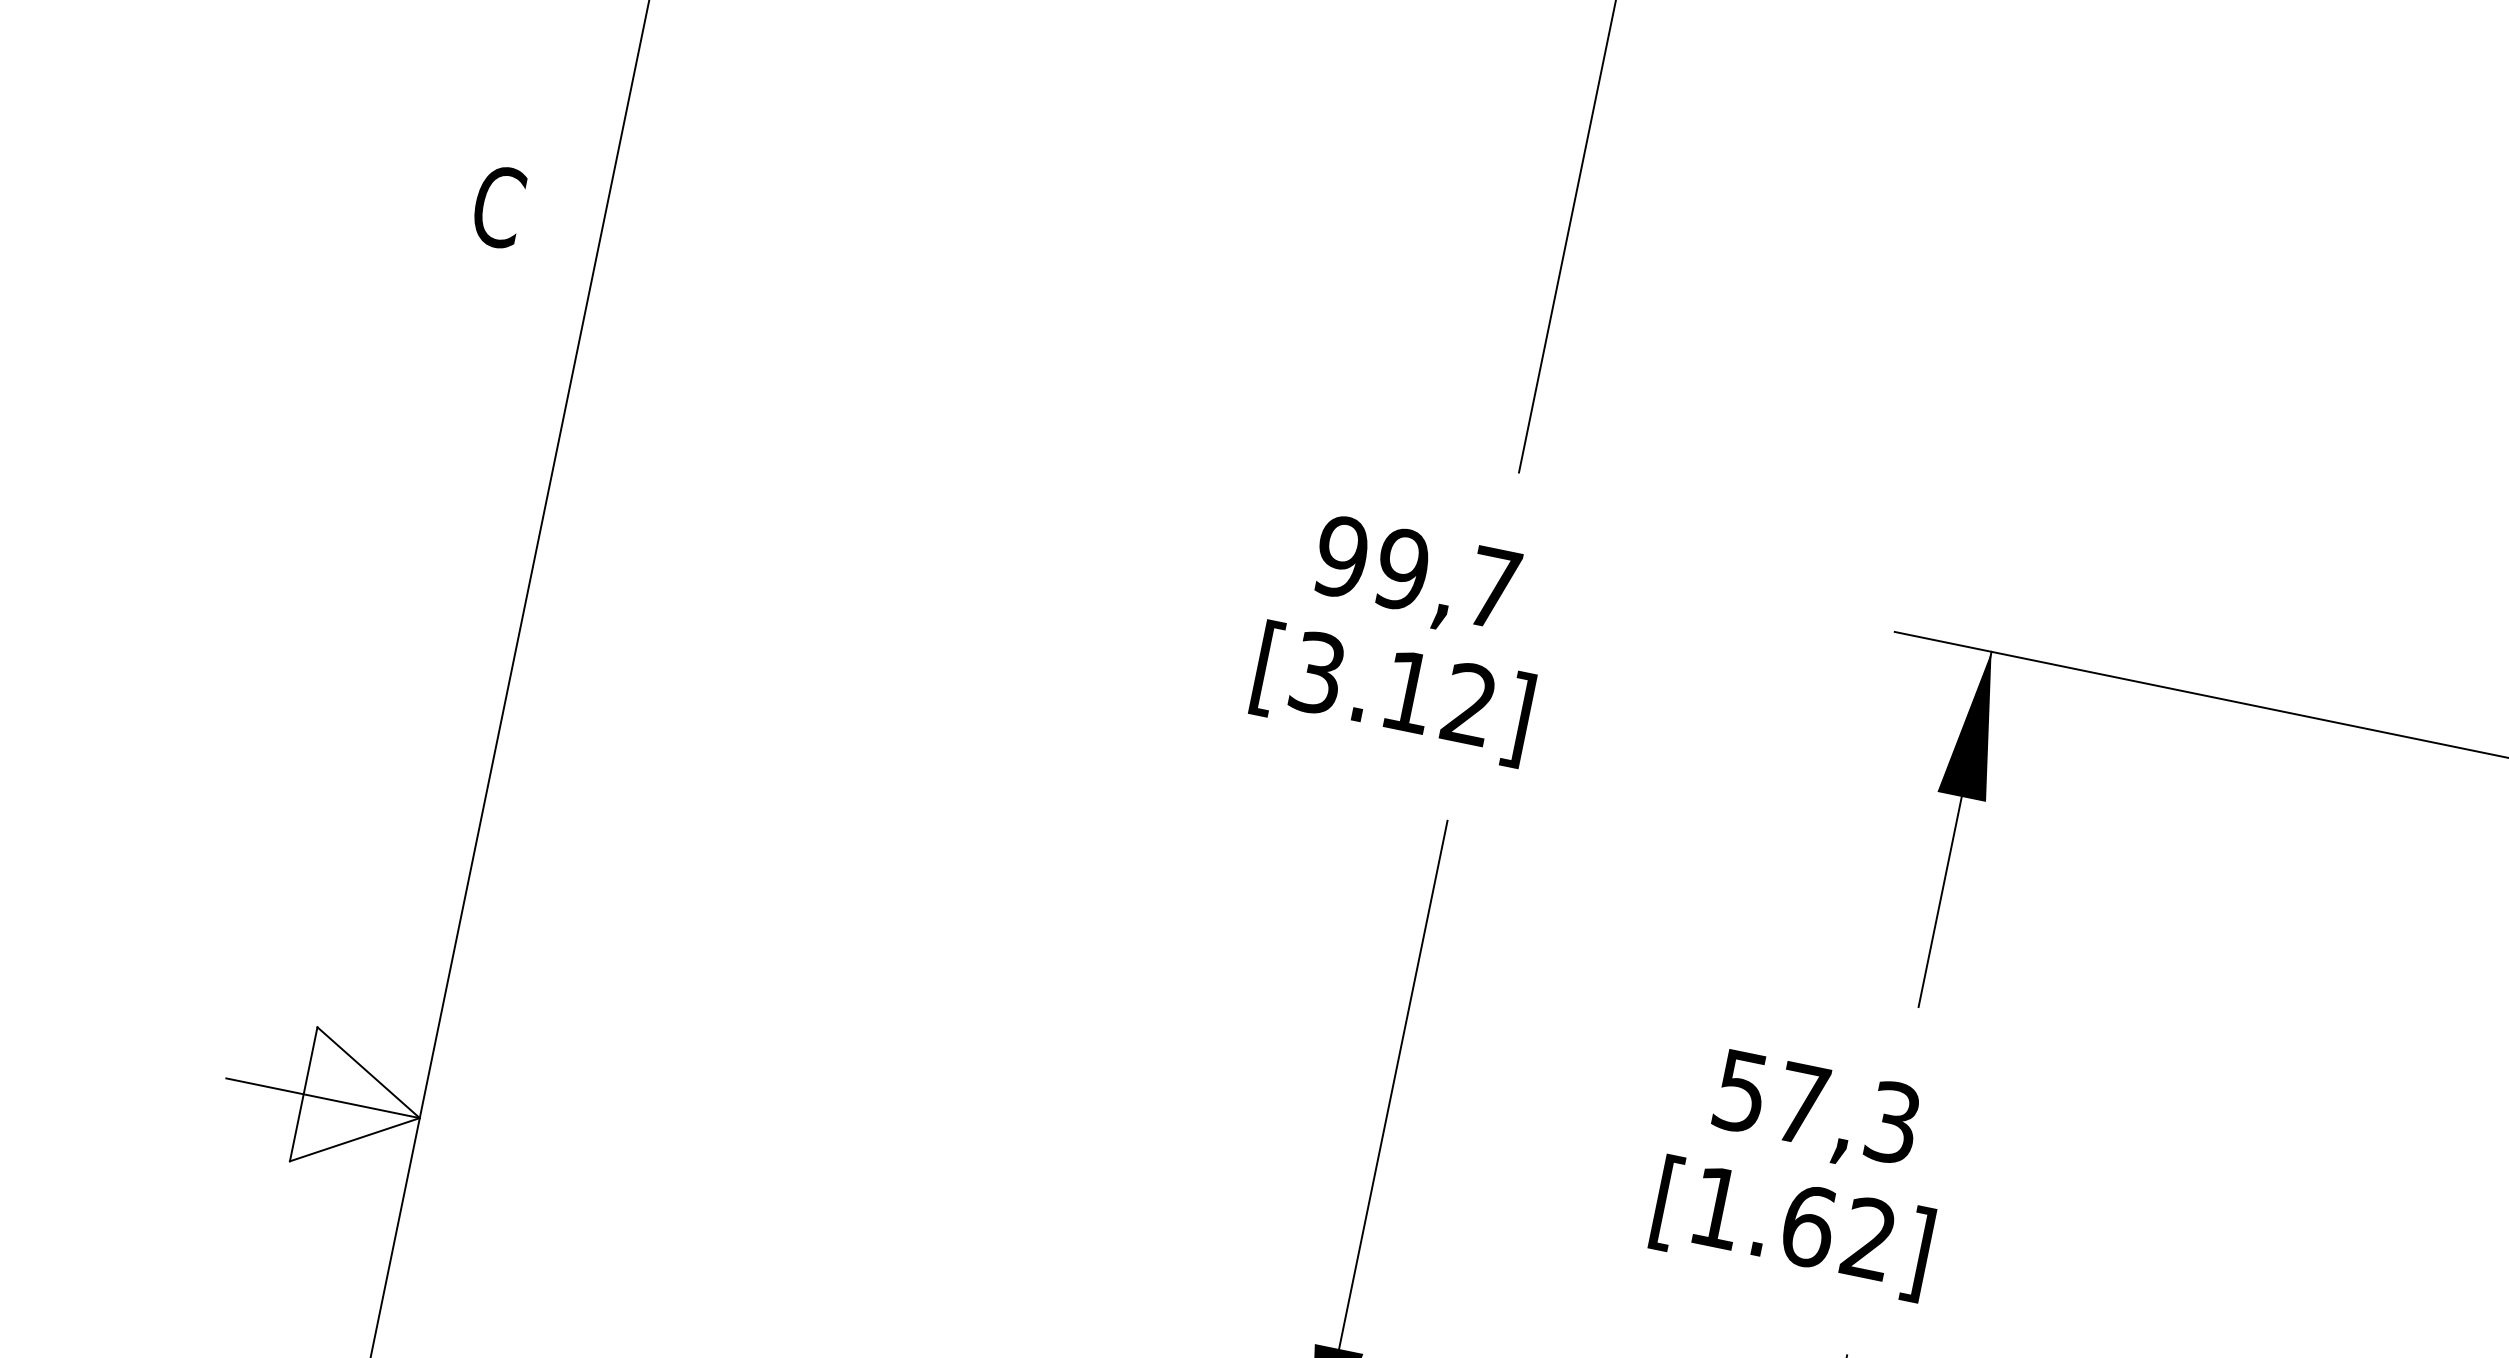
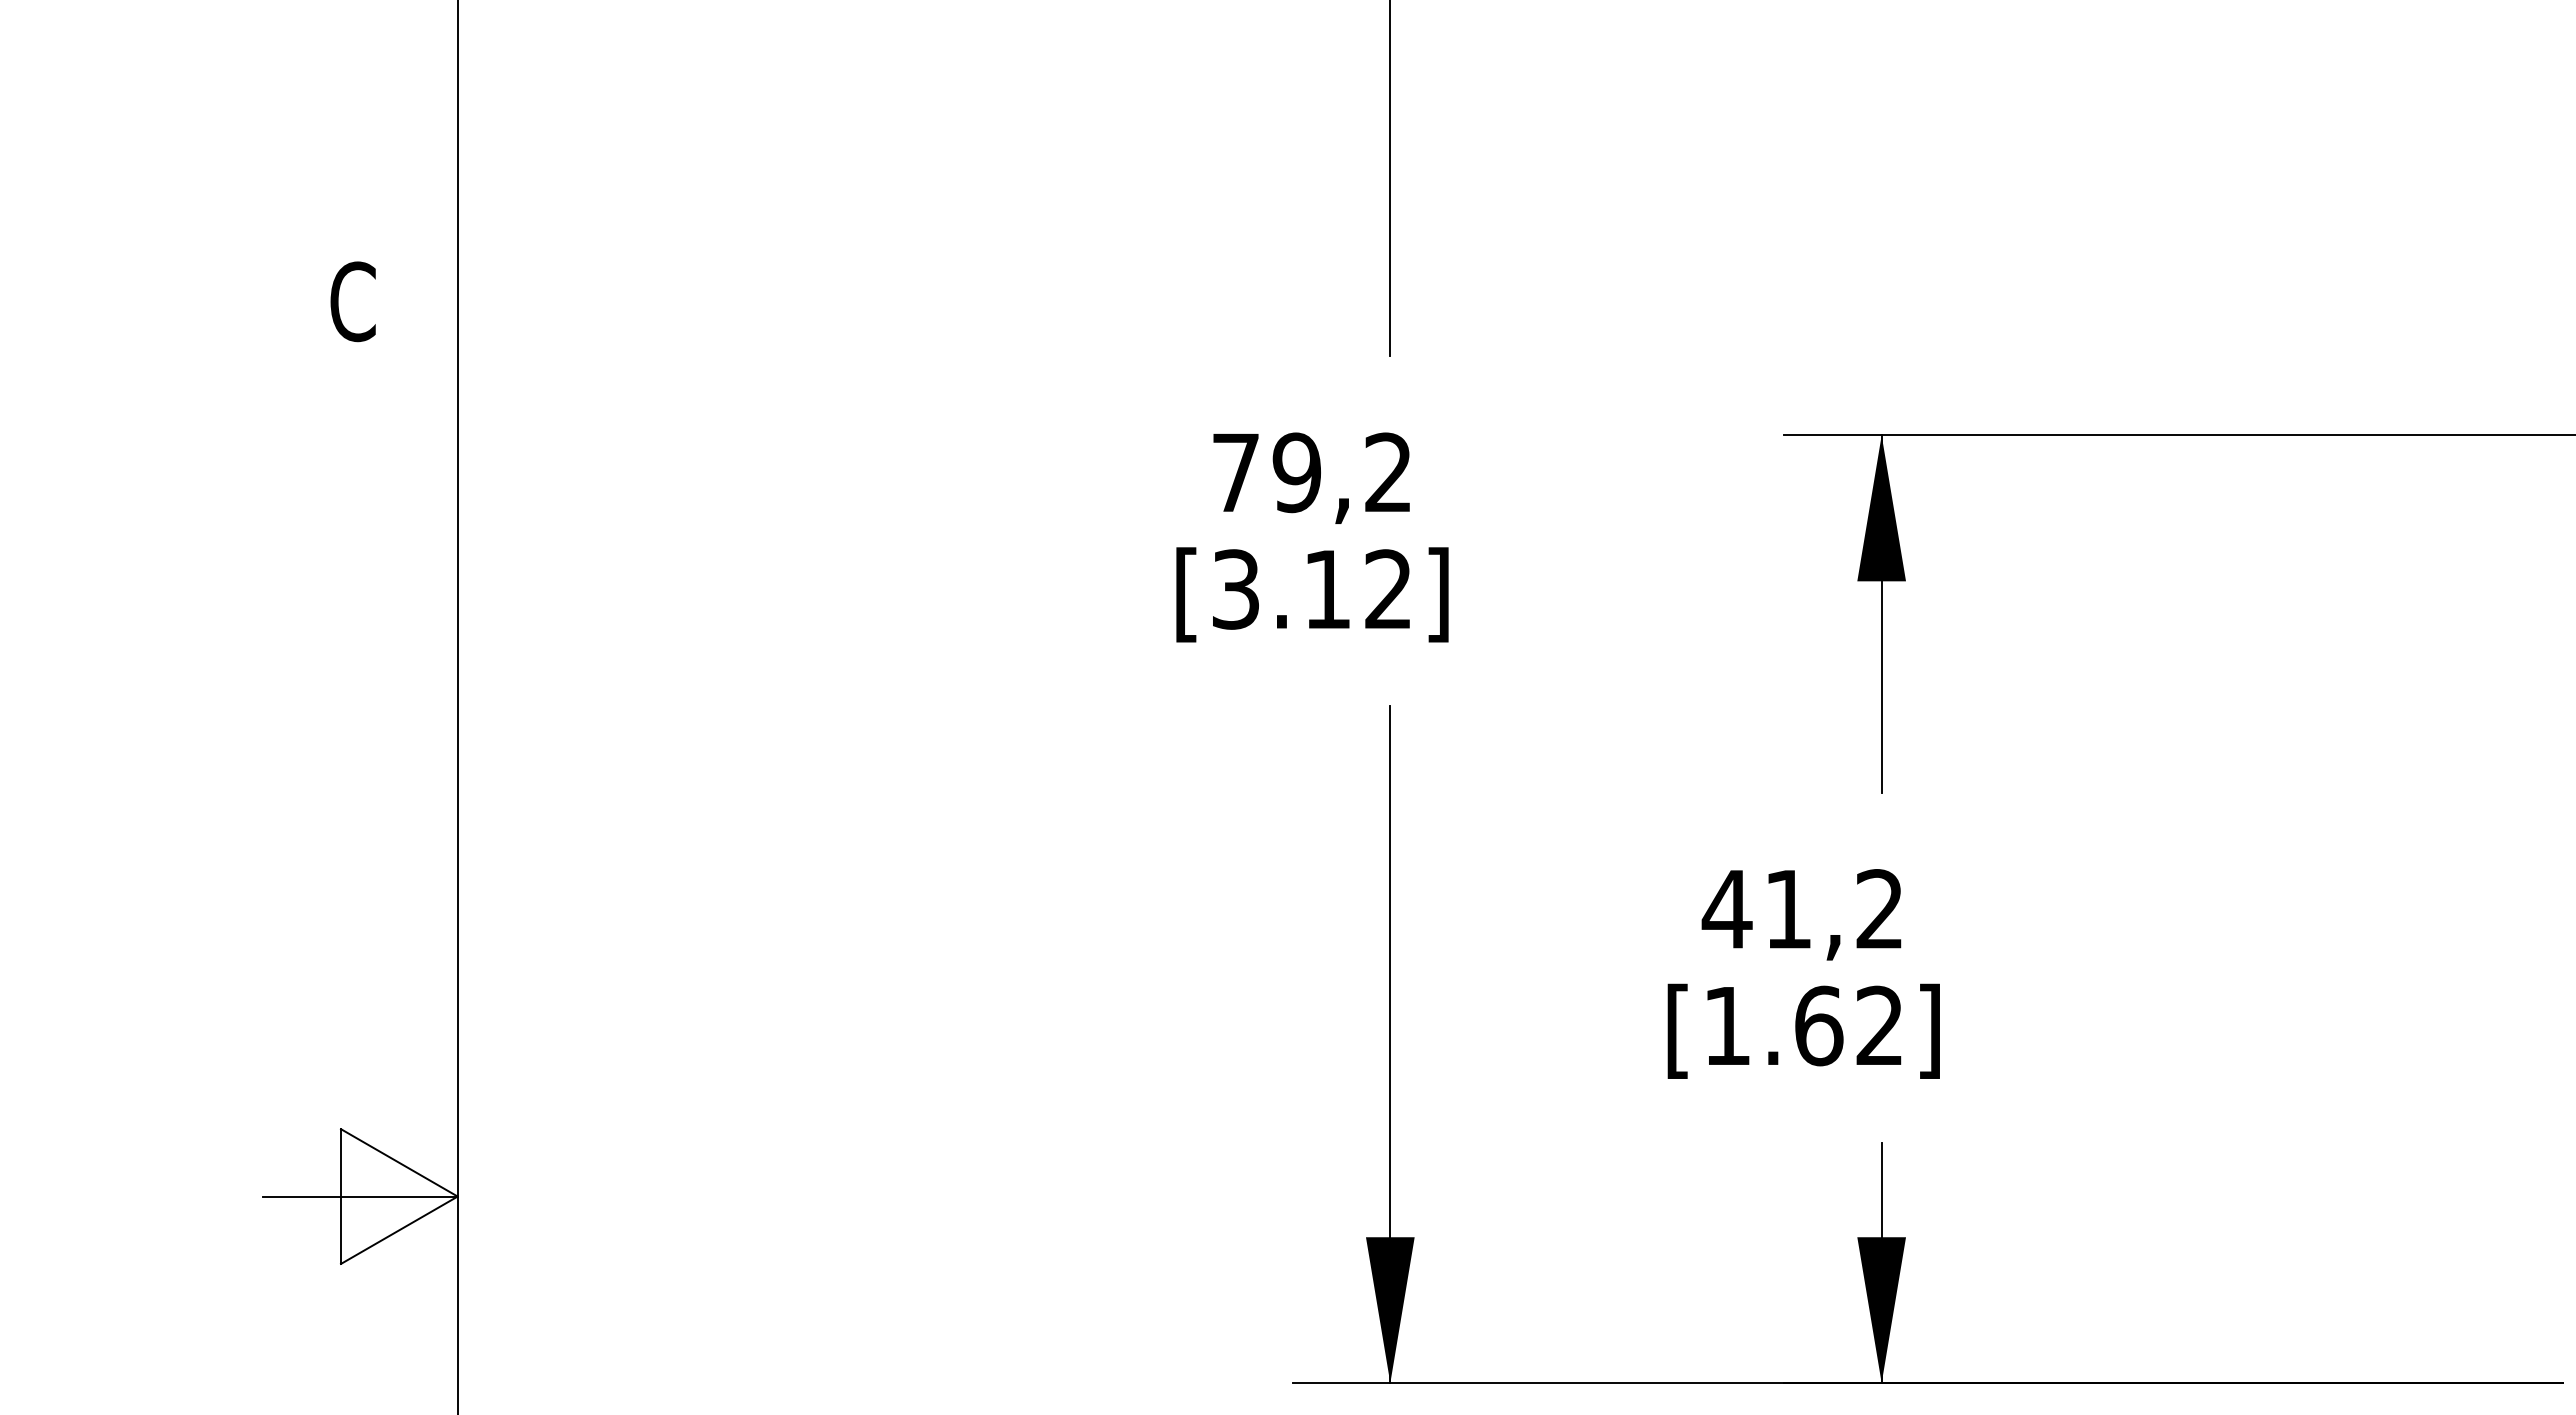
text: (1416, 572) -> (1311, 472), 99,7 -> 79,2
text: (1814, 1106) -> (1801, 909), 57,3 -> 41,2

